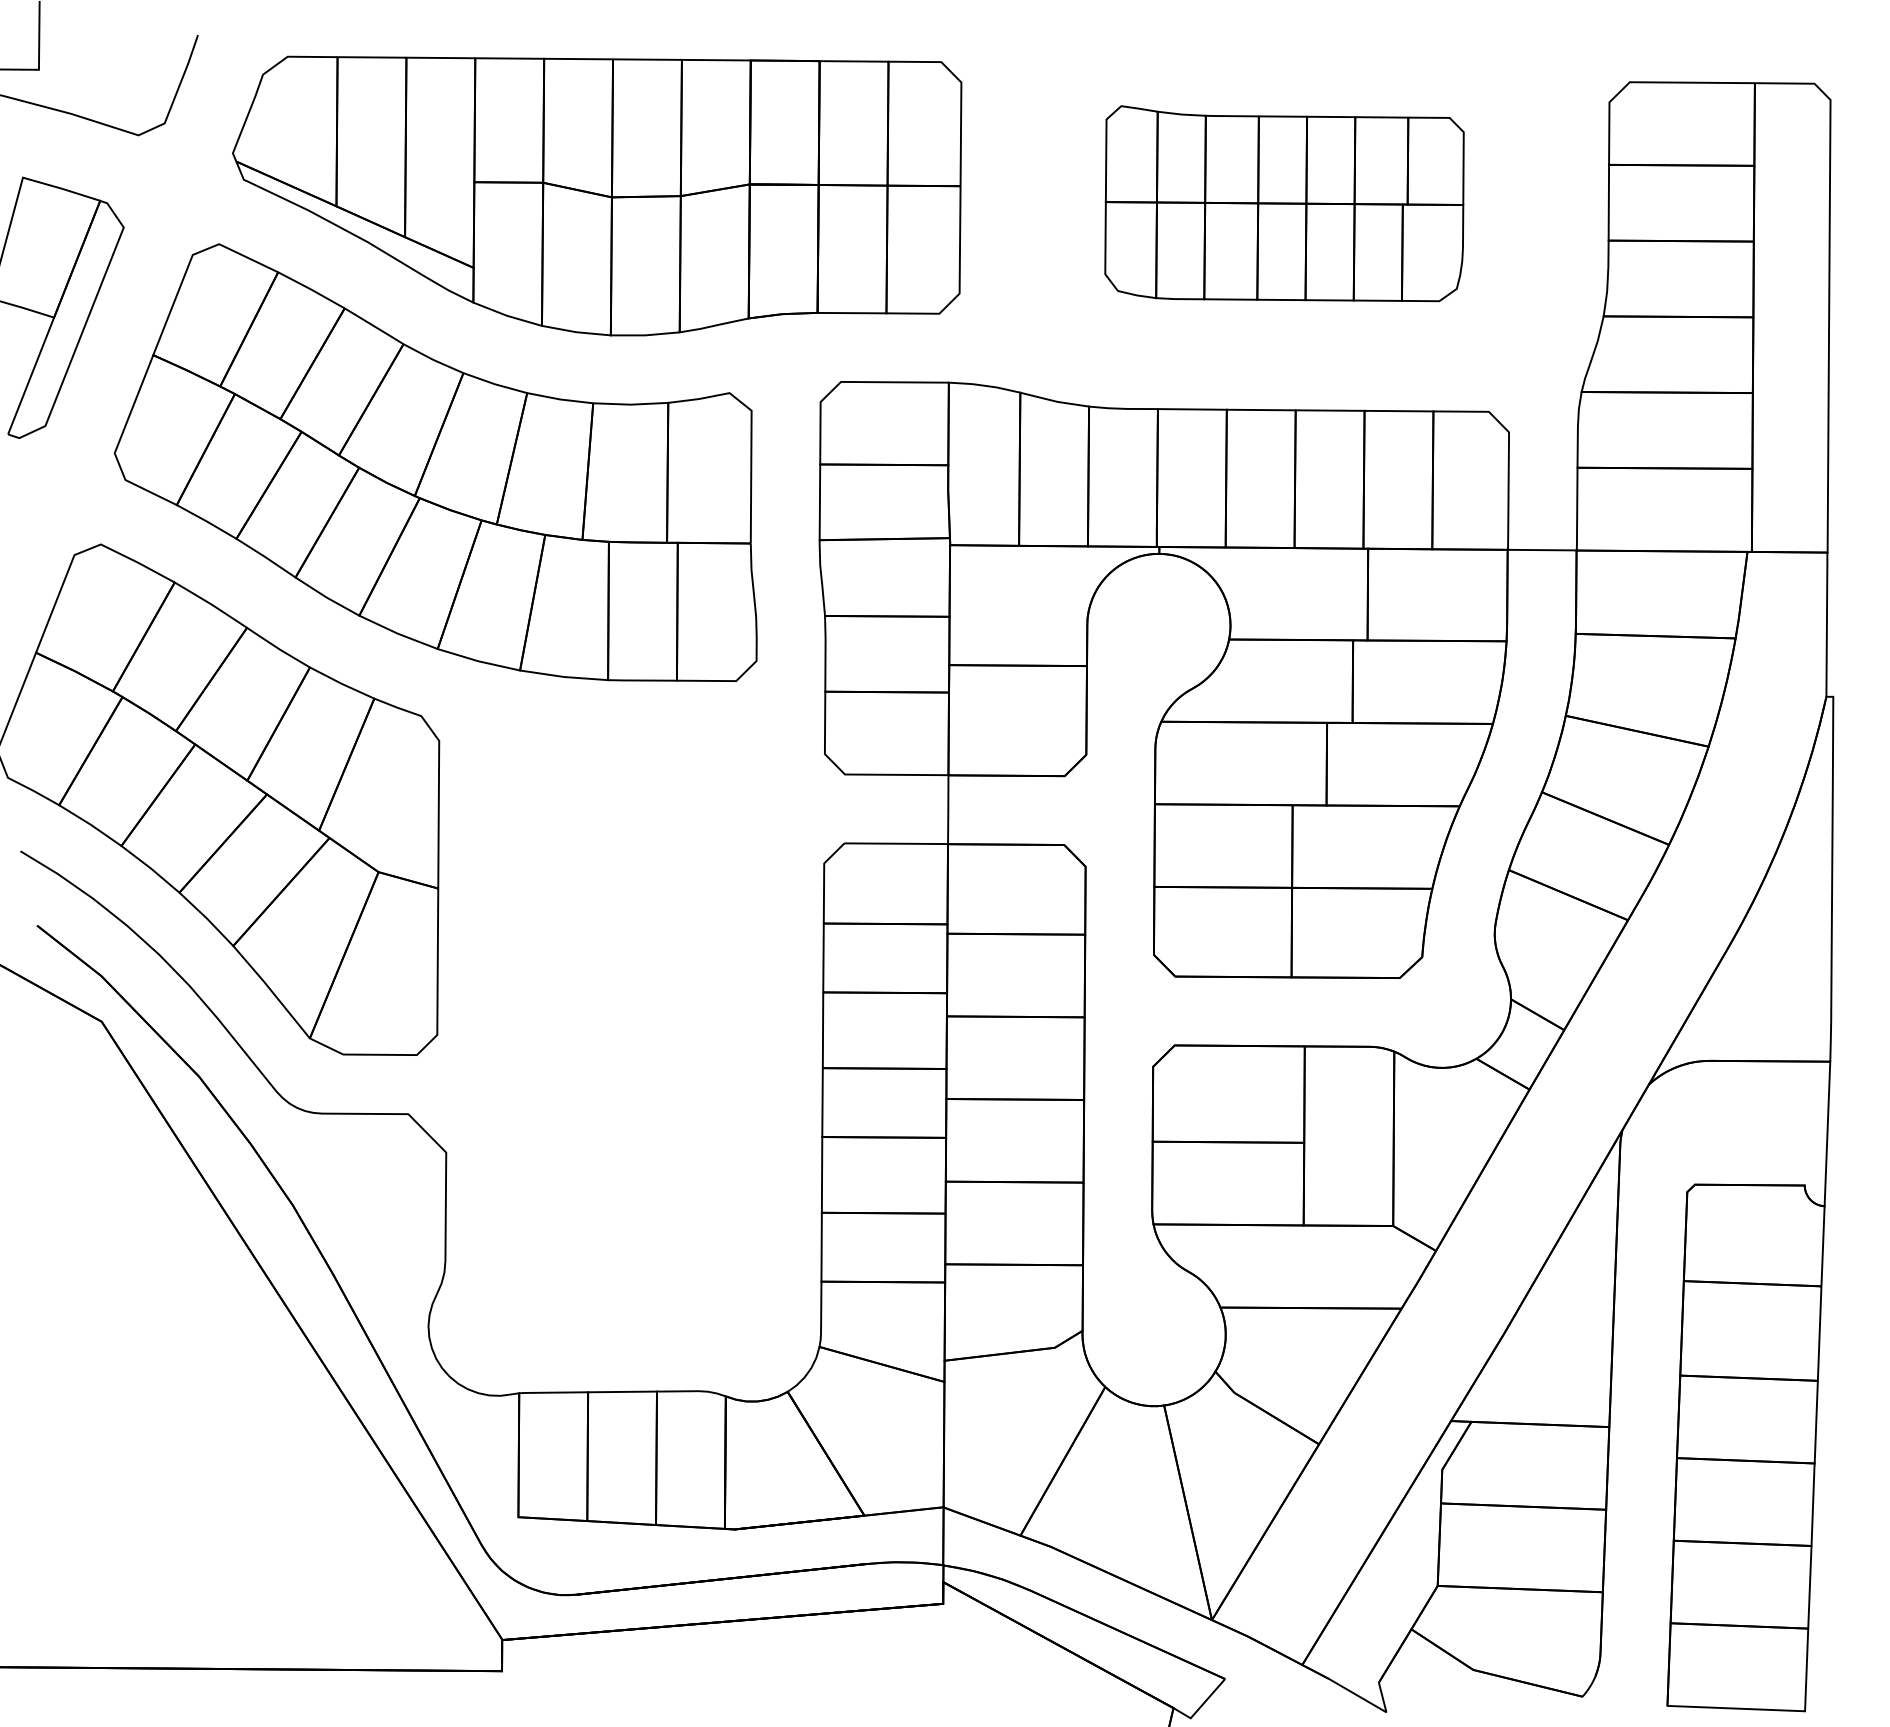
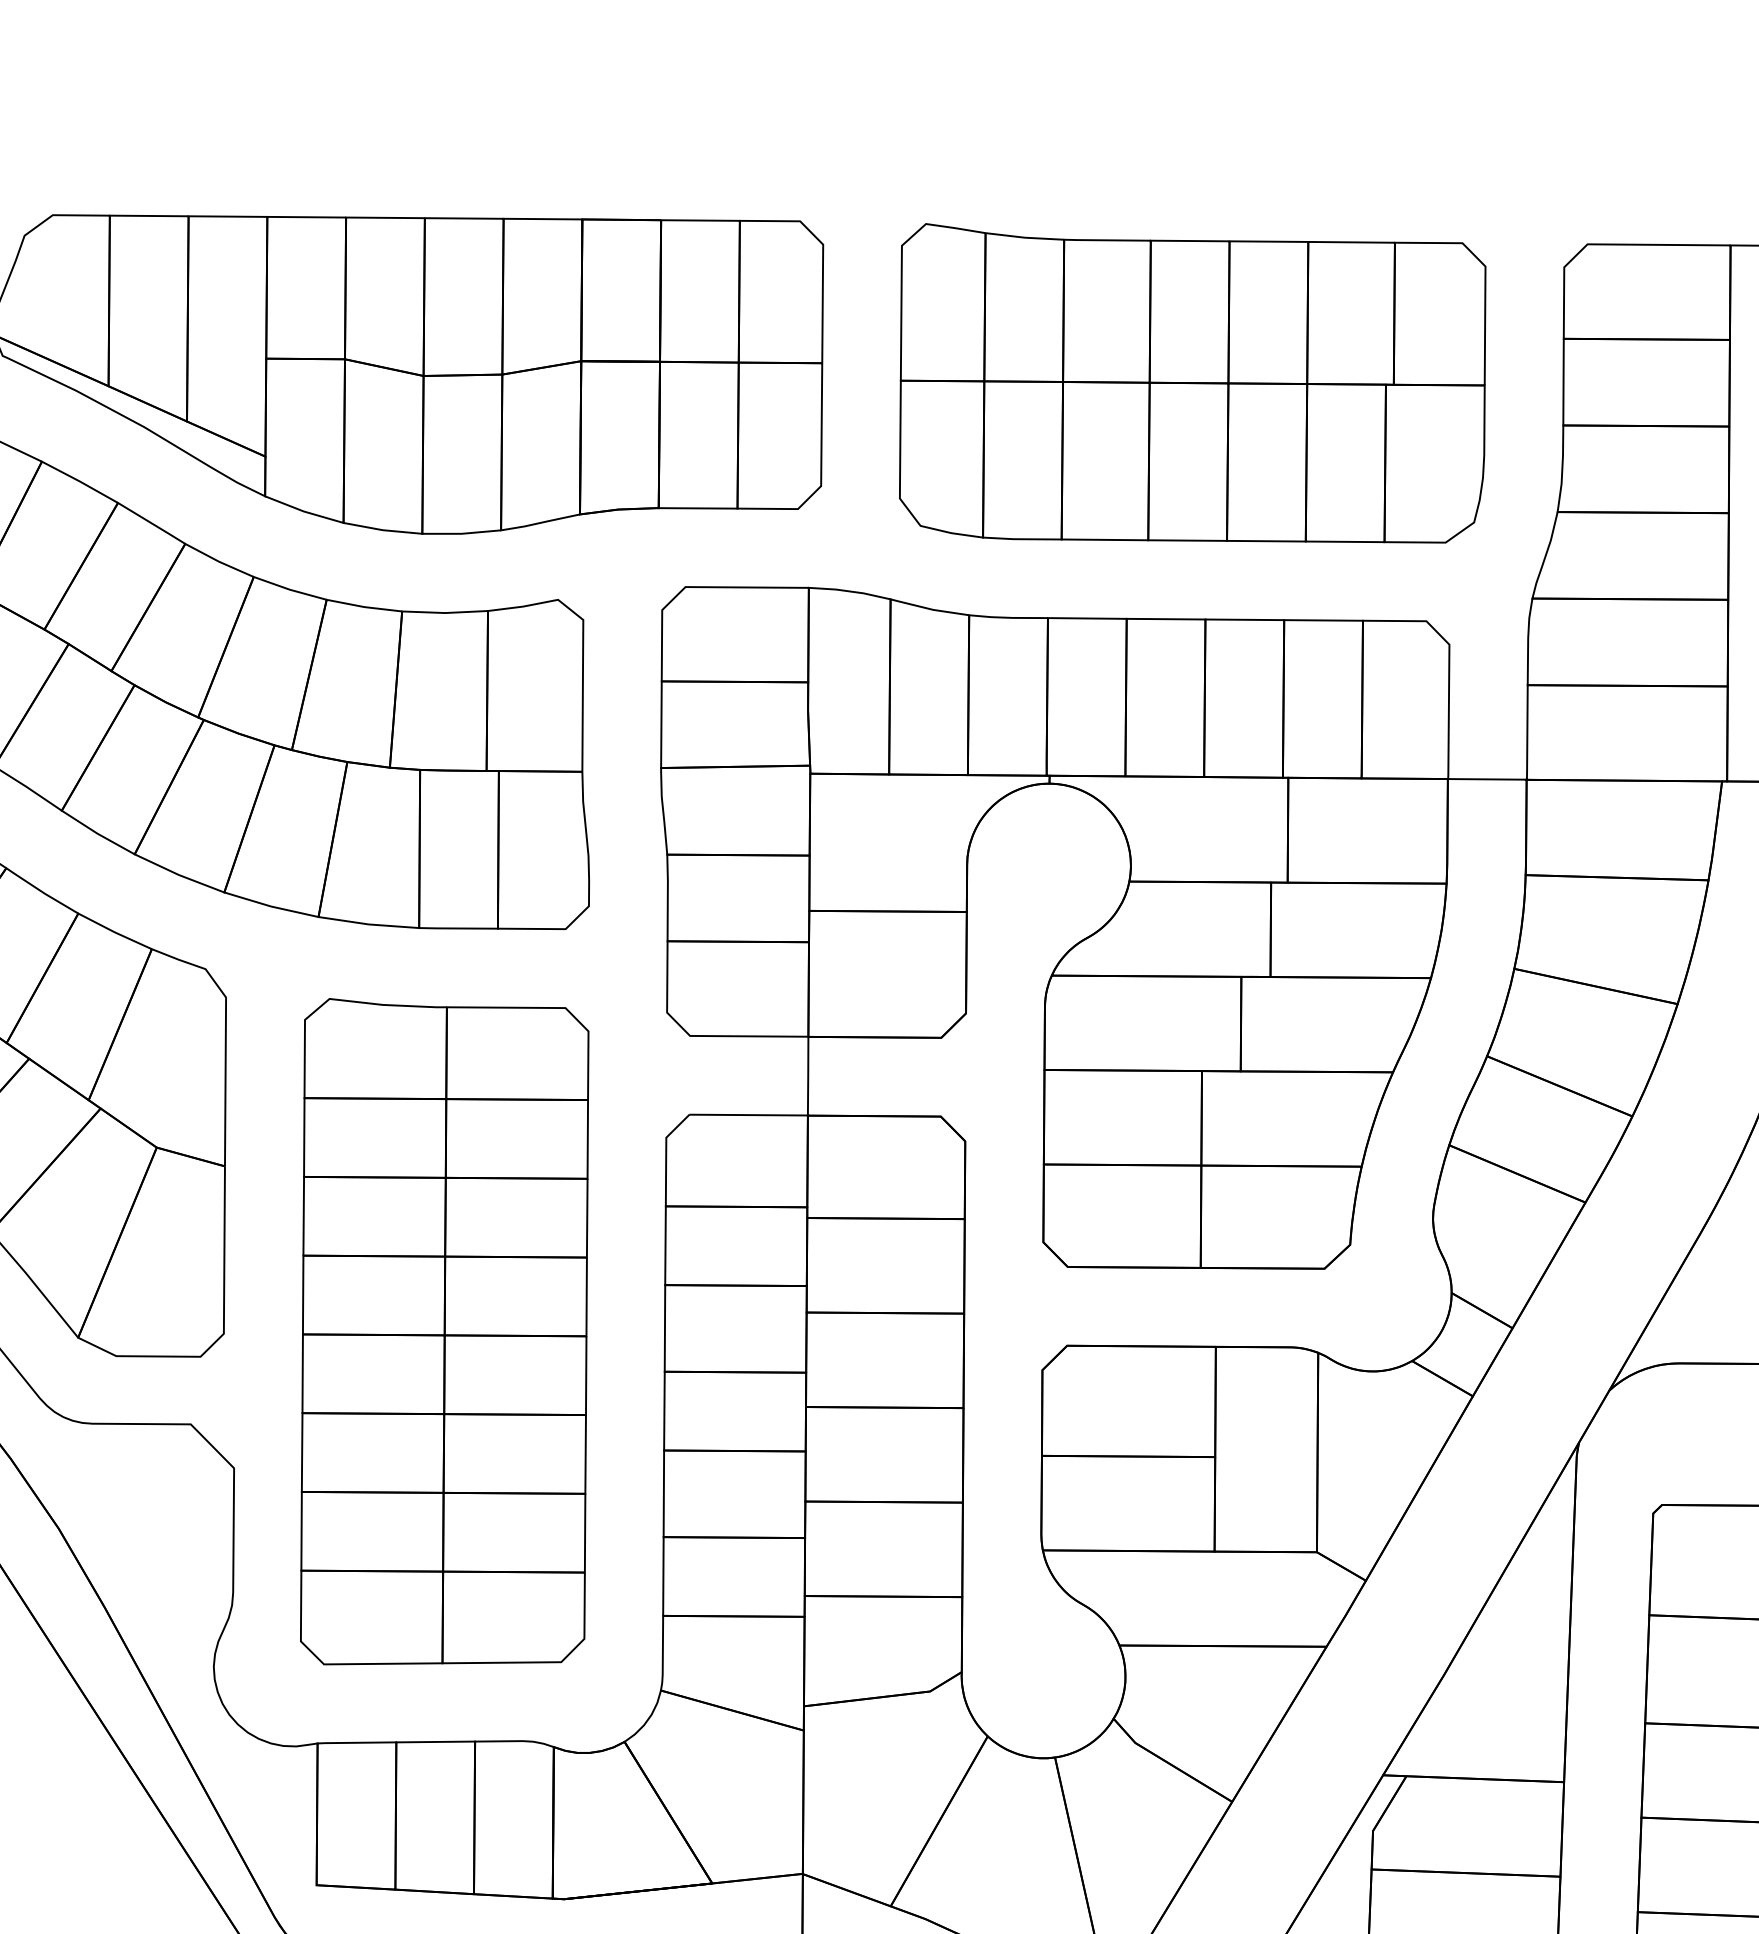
part: (1284, 203) -> (1192, 383), size x1.43
part: (630, 1032) -> (444, 1330), added

